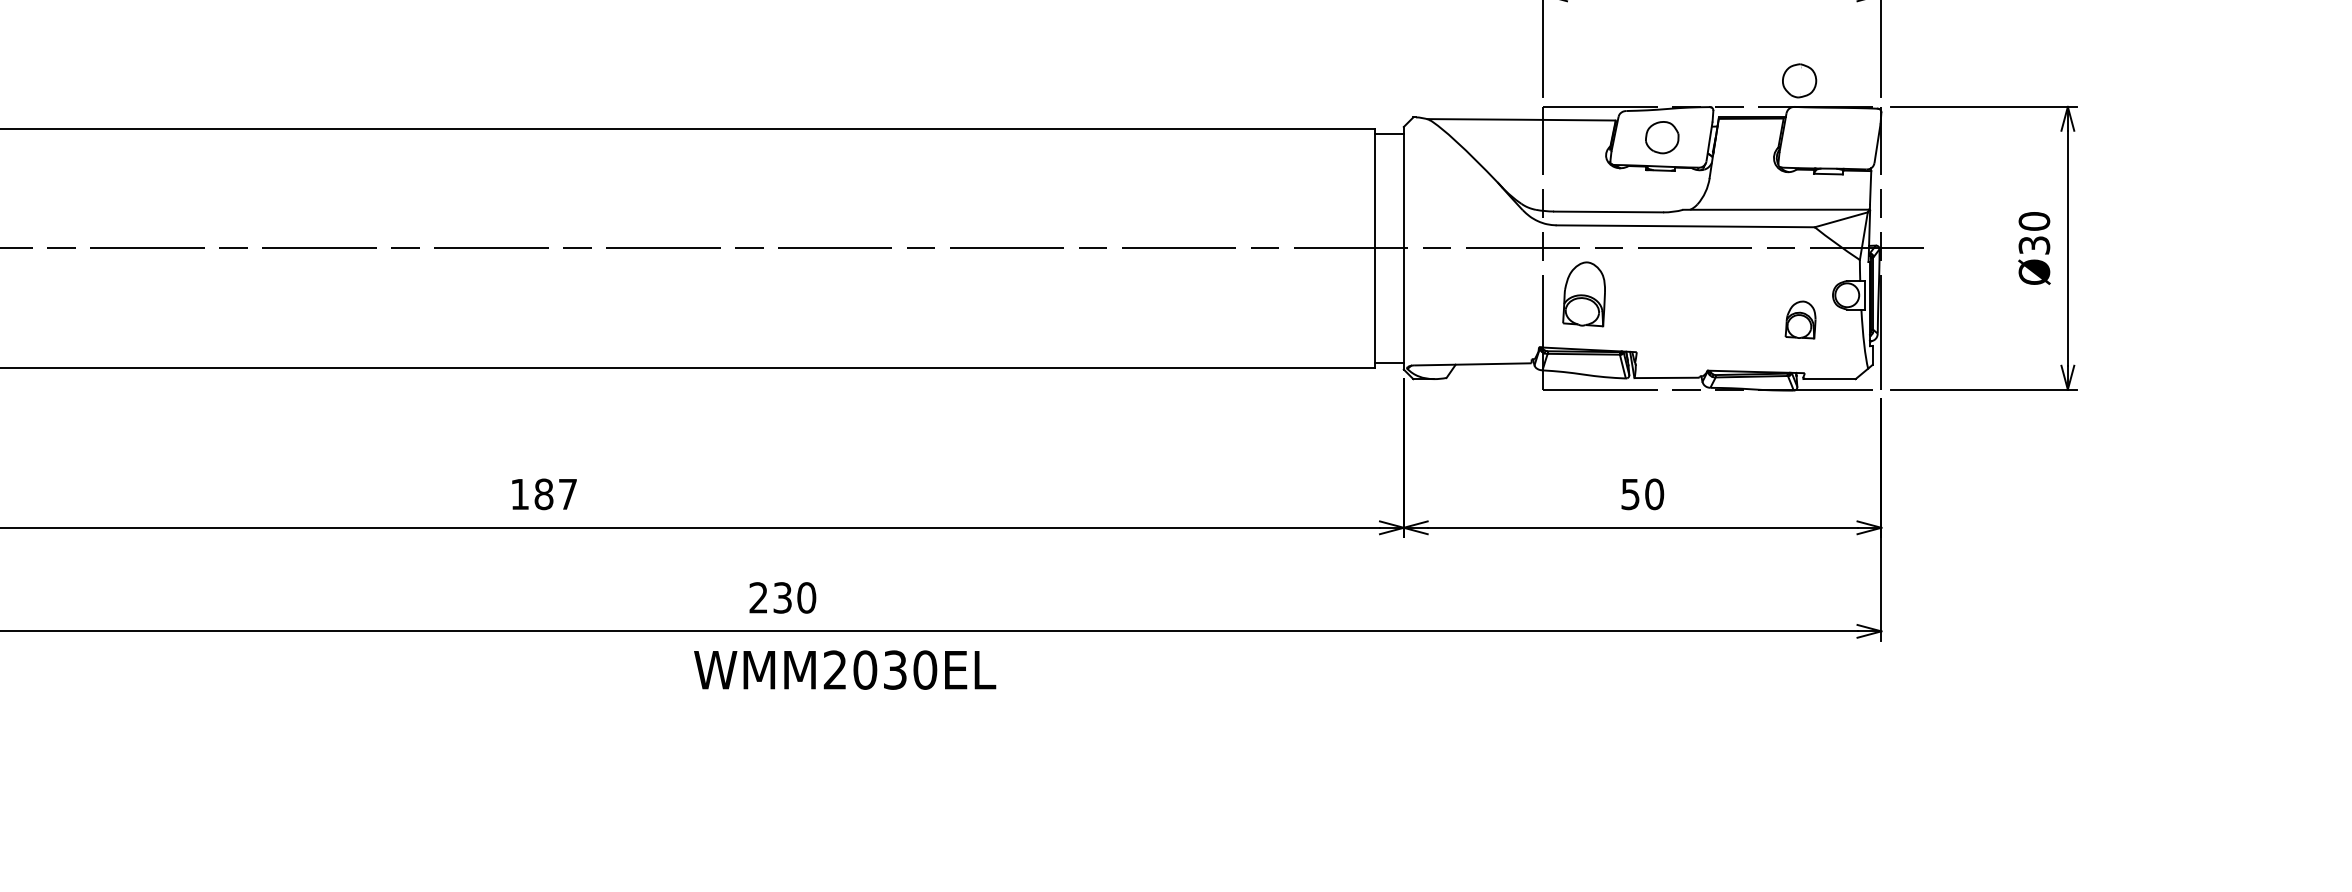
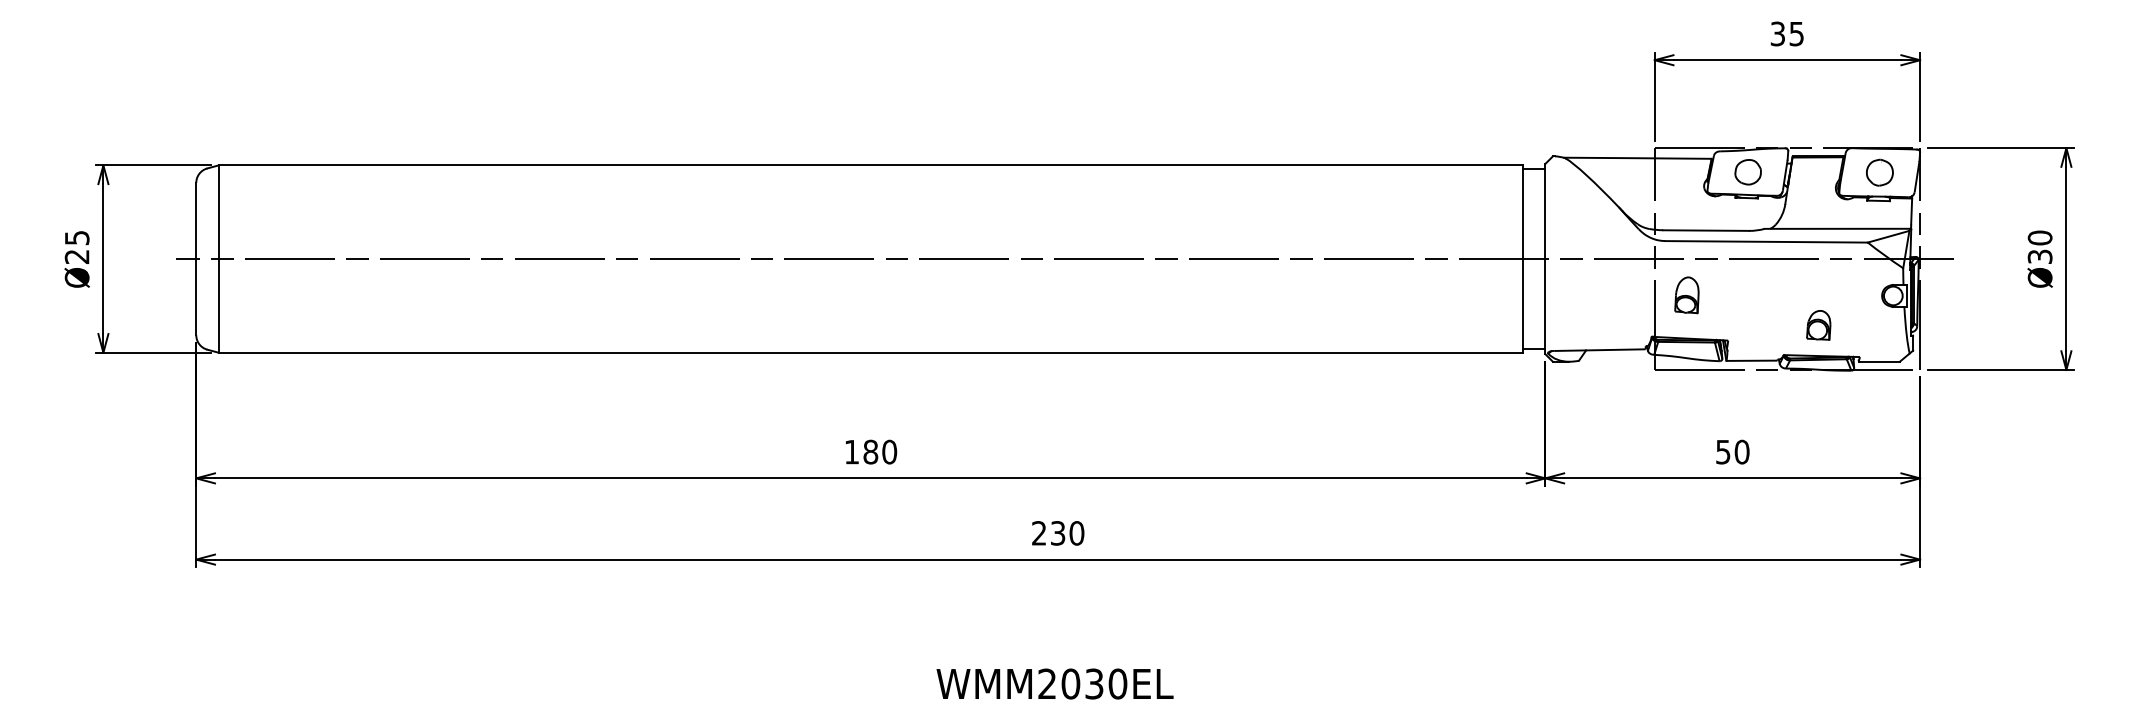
part: (1799, 80) -> (1879, 172), moved
part: (1583, 294) -> (1686, 295), size x0.71
part: (1800, 320) -> (1818, 325), moved
text: (567, 493) -> (889, 451), 187 -> 180
text: (844, 669) -> (1054, 683), moved

